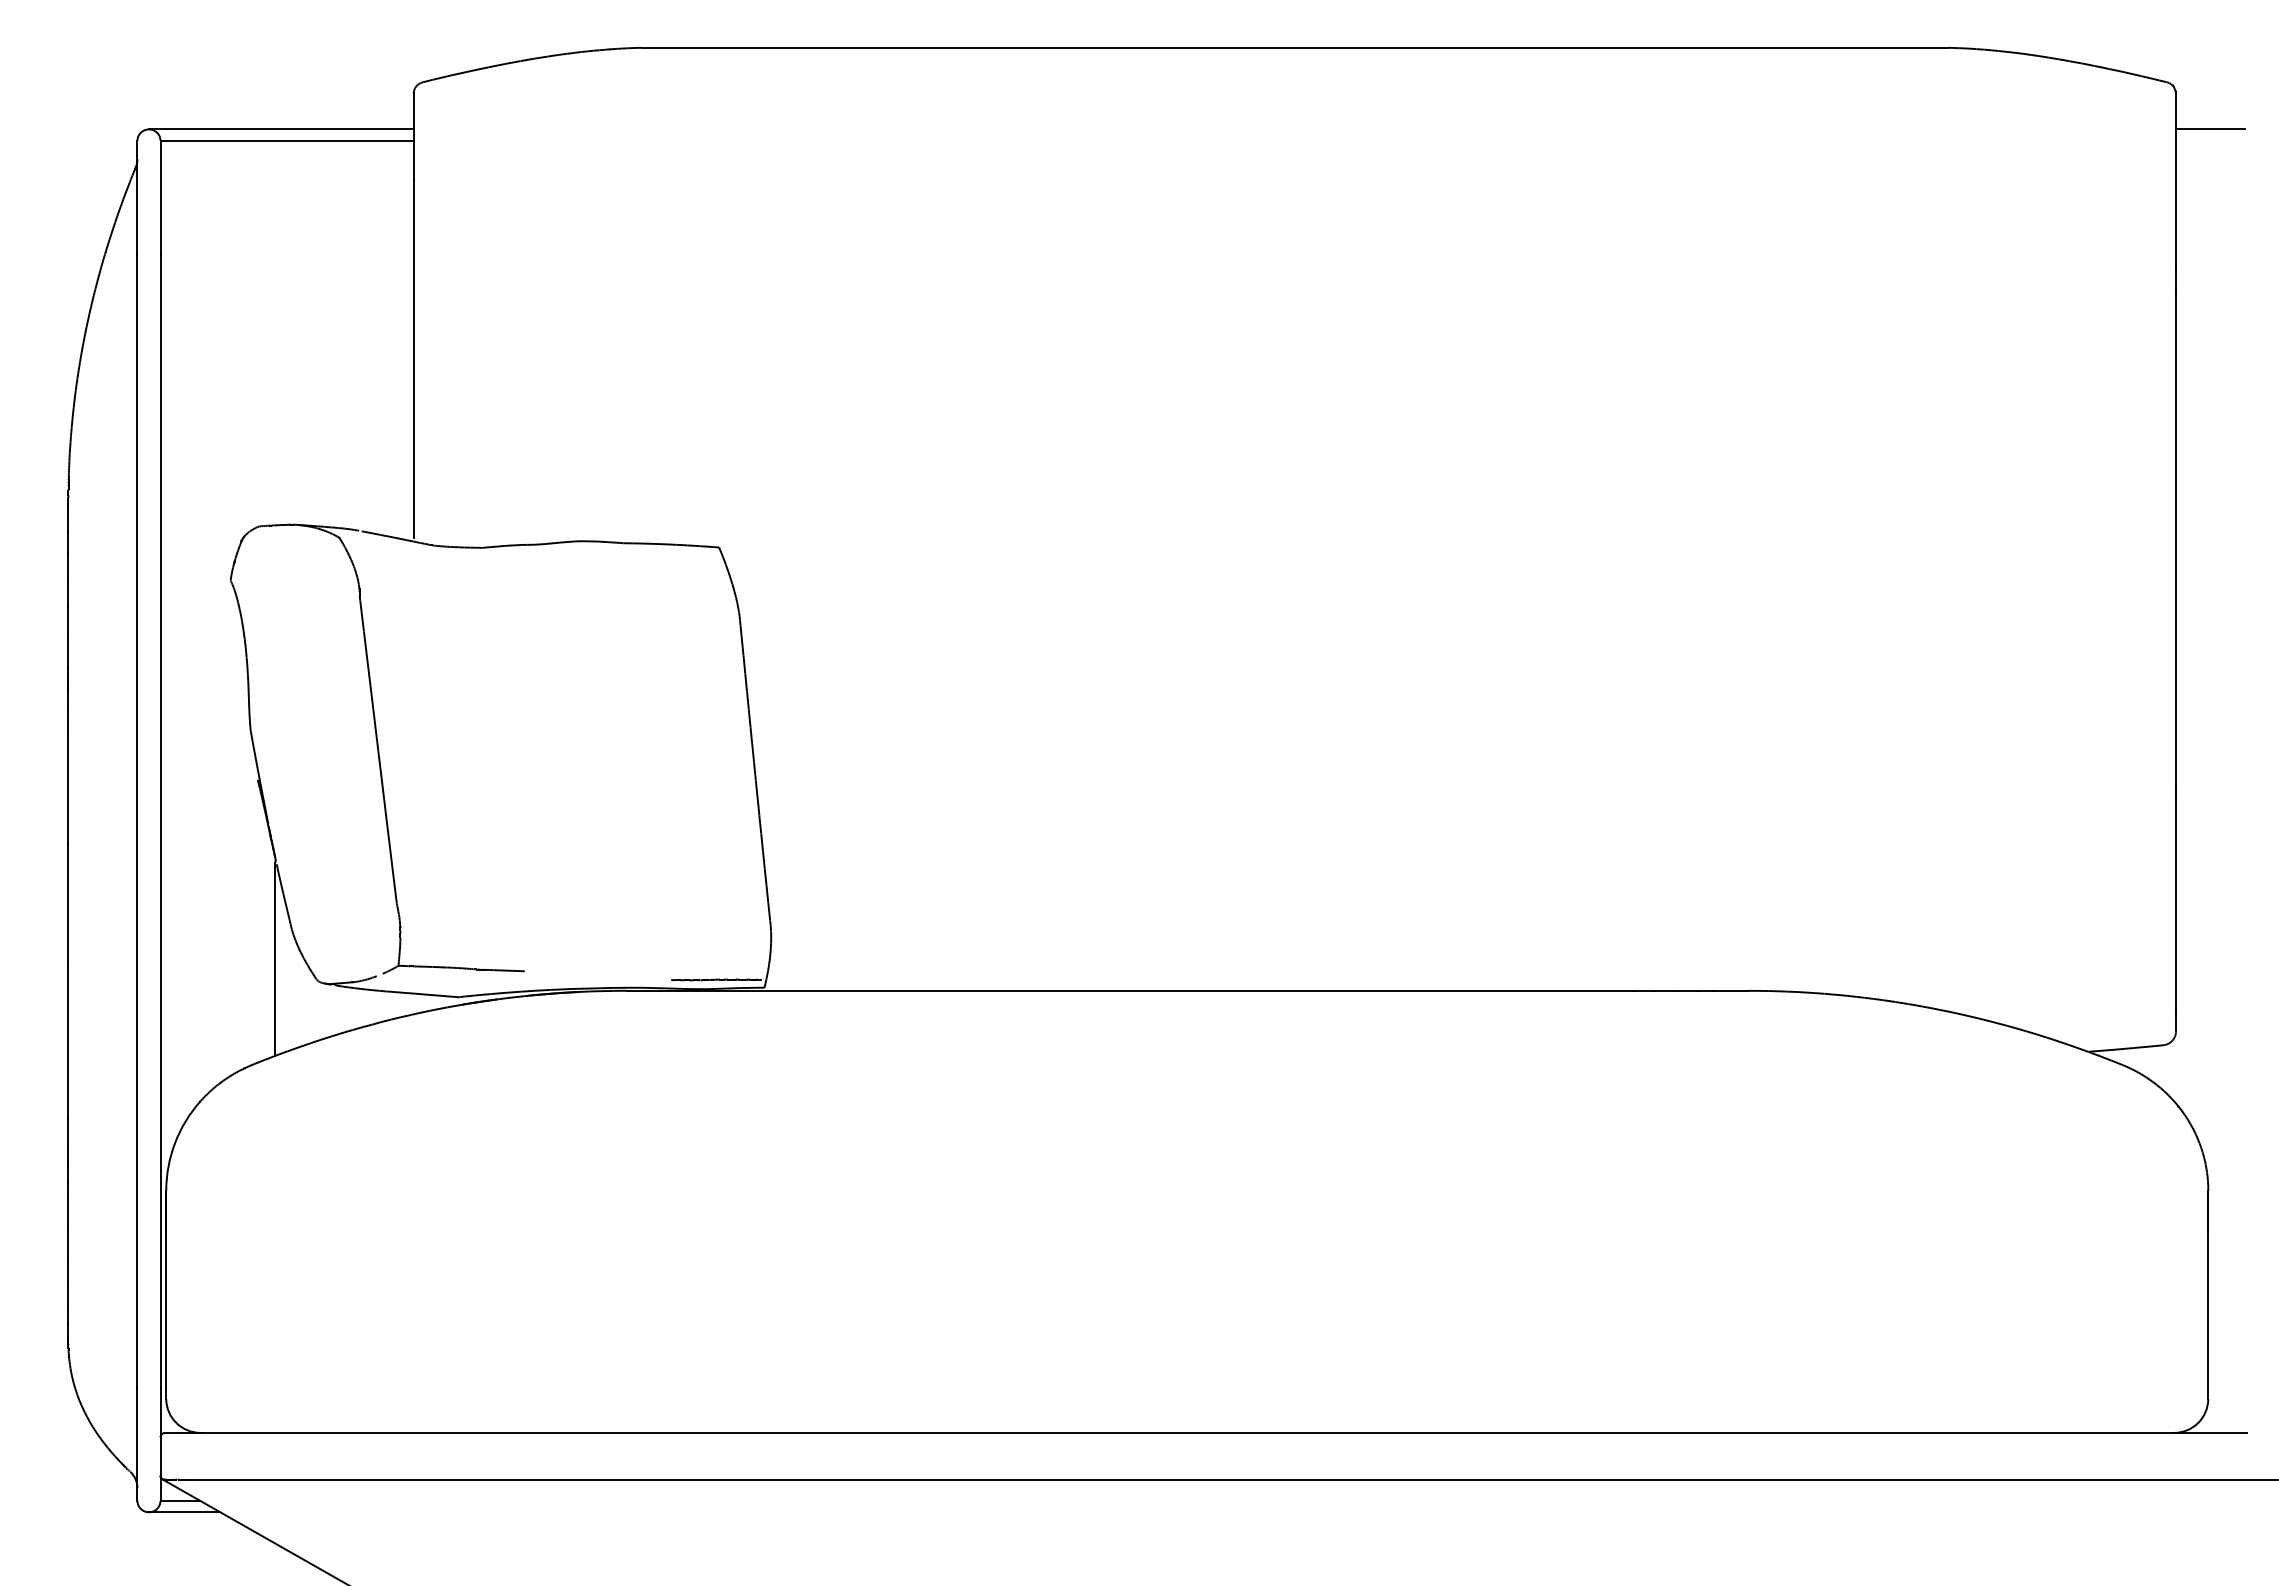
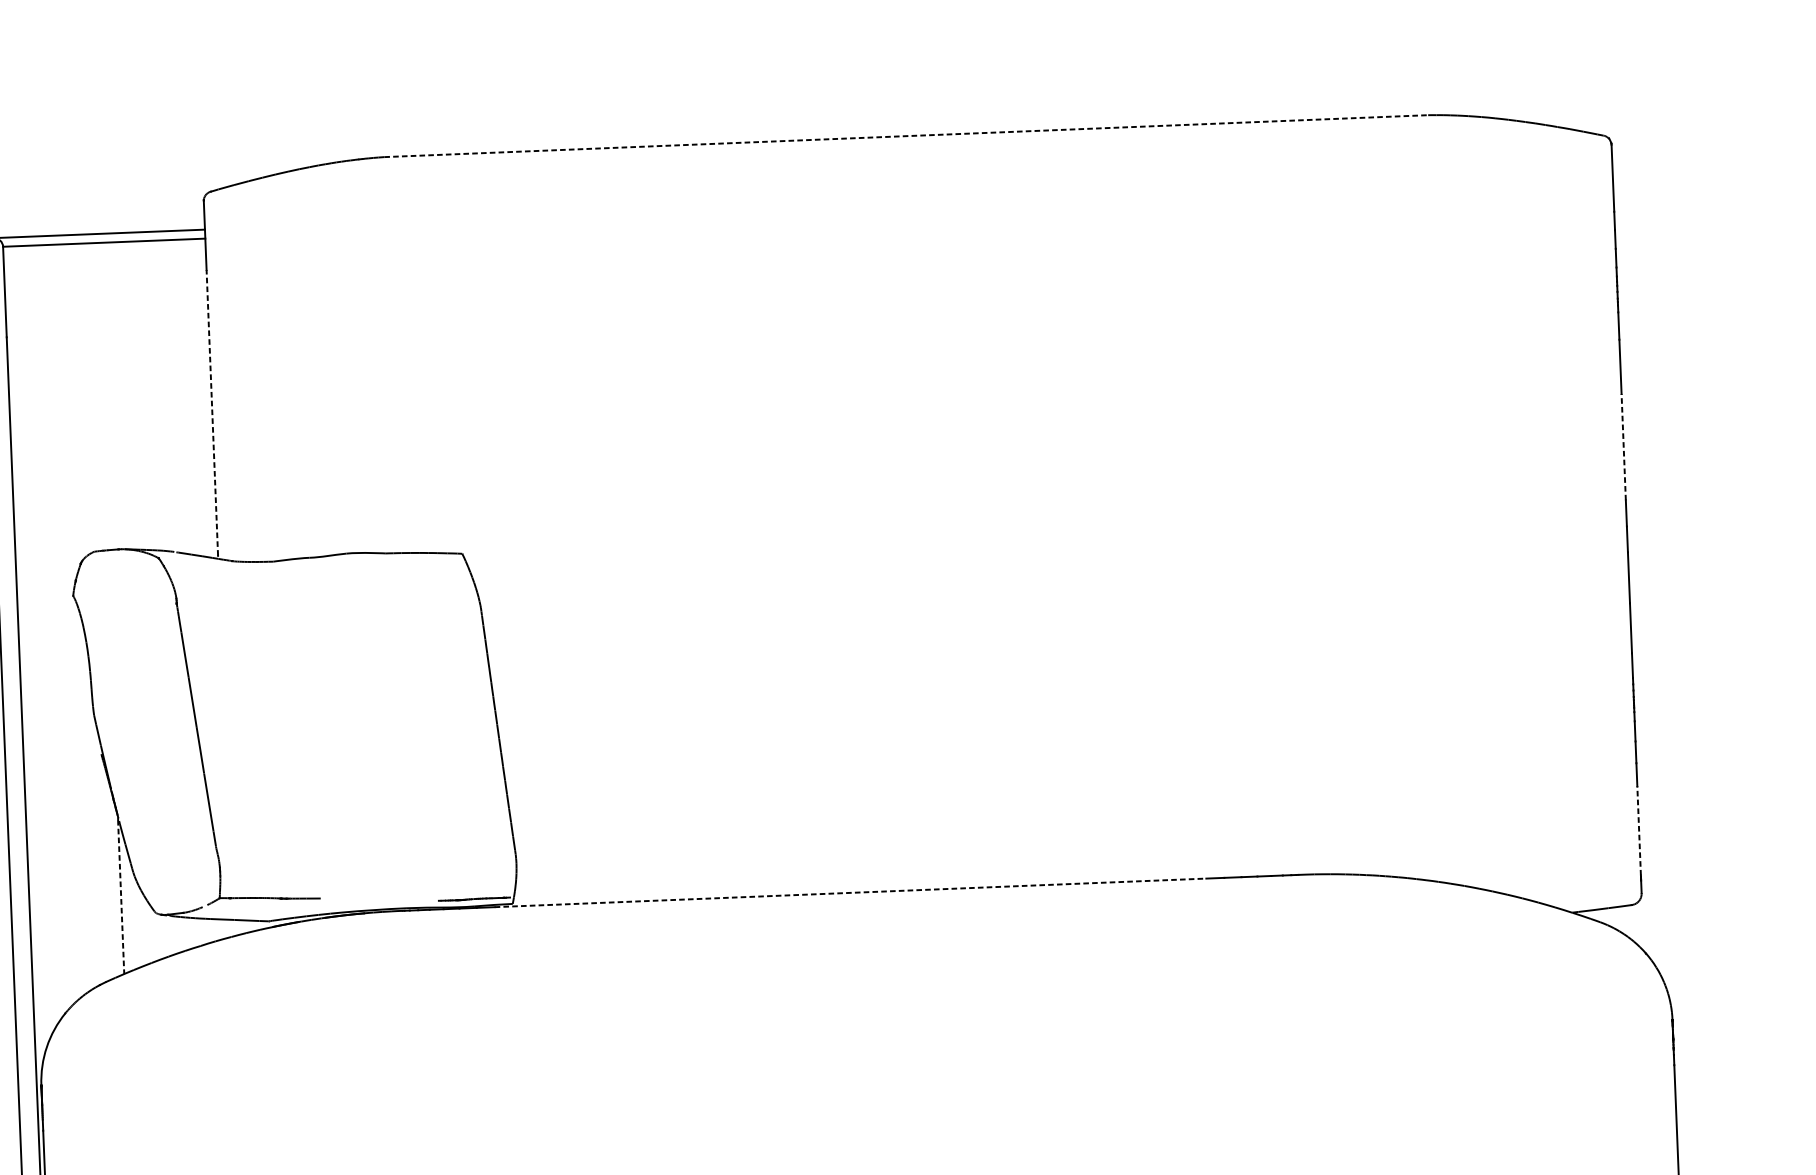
line: (1295, 47) -> (906, 135), solid -> dashed
line: (2210, 129) -> (1640, 172), removed
line: (413, 358) -> (212, 412), solid -> dashed
line: (2176, 472) -> (1624, 447), solid -> dashed
line: (2176, 952) -> (1639, 830), solid -> dashed
line: (275, 959) -> (121, 897), solid -> dashed
line: (1187, 990) -> (850, 892), solid -> dashed

